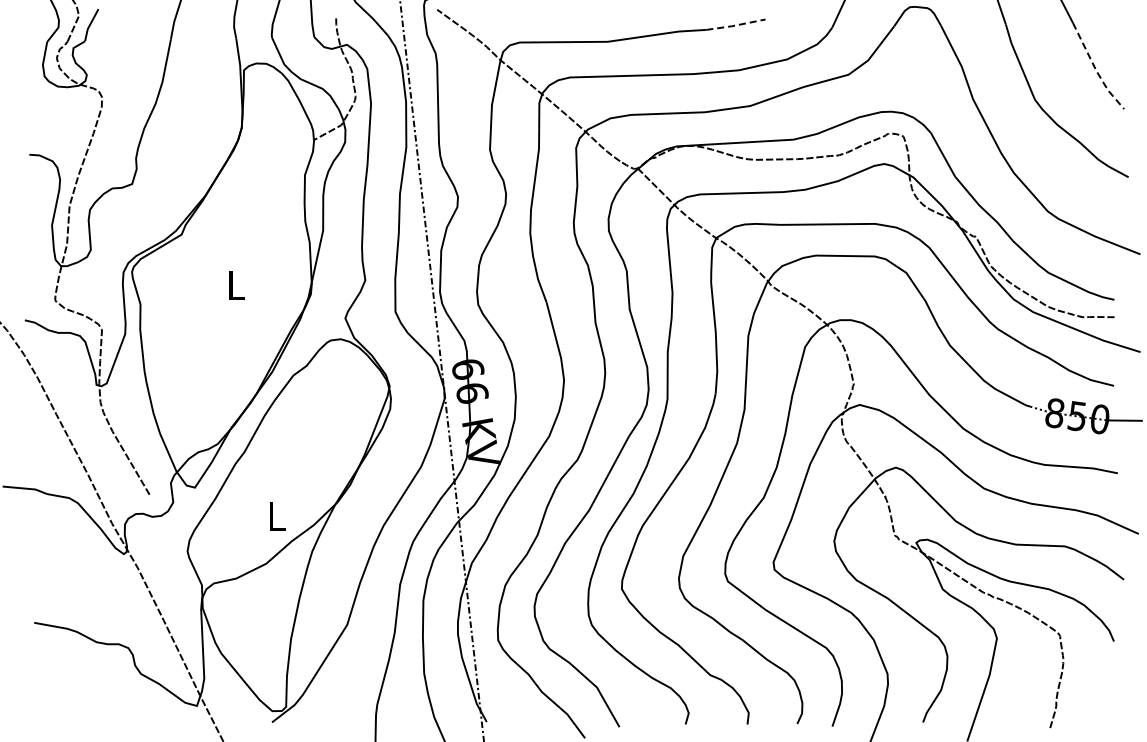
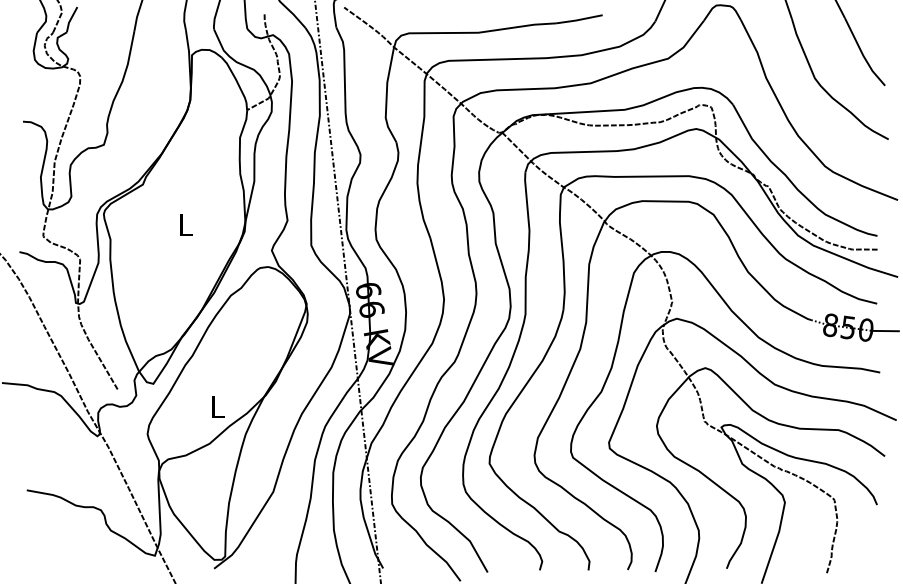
line: (735, 25) -> (579, 19), dashed -> solid
line: (1095, 69) -> (862, 54), dashed -> solid

